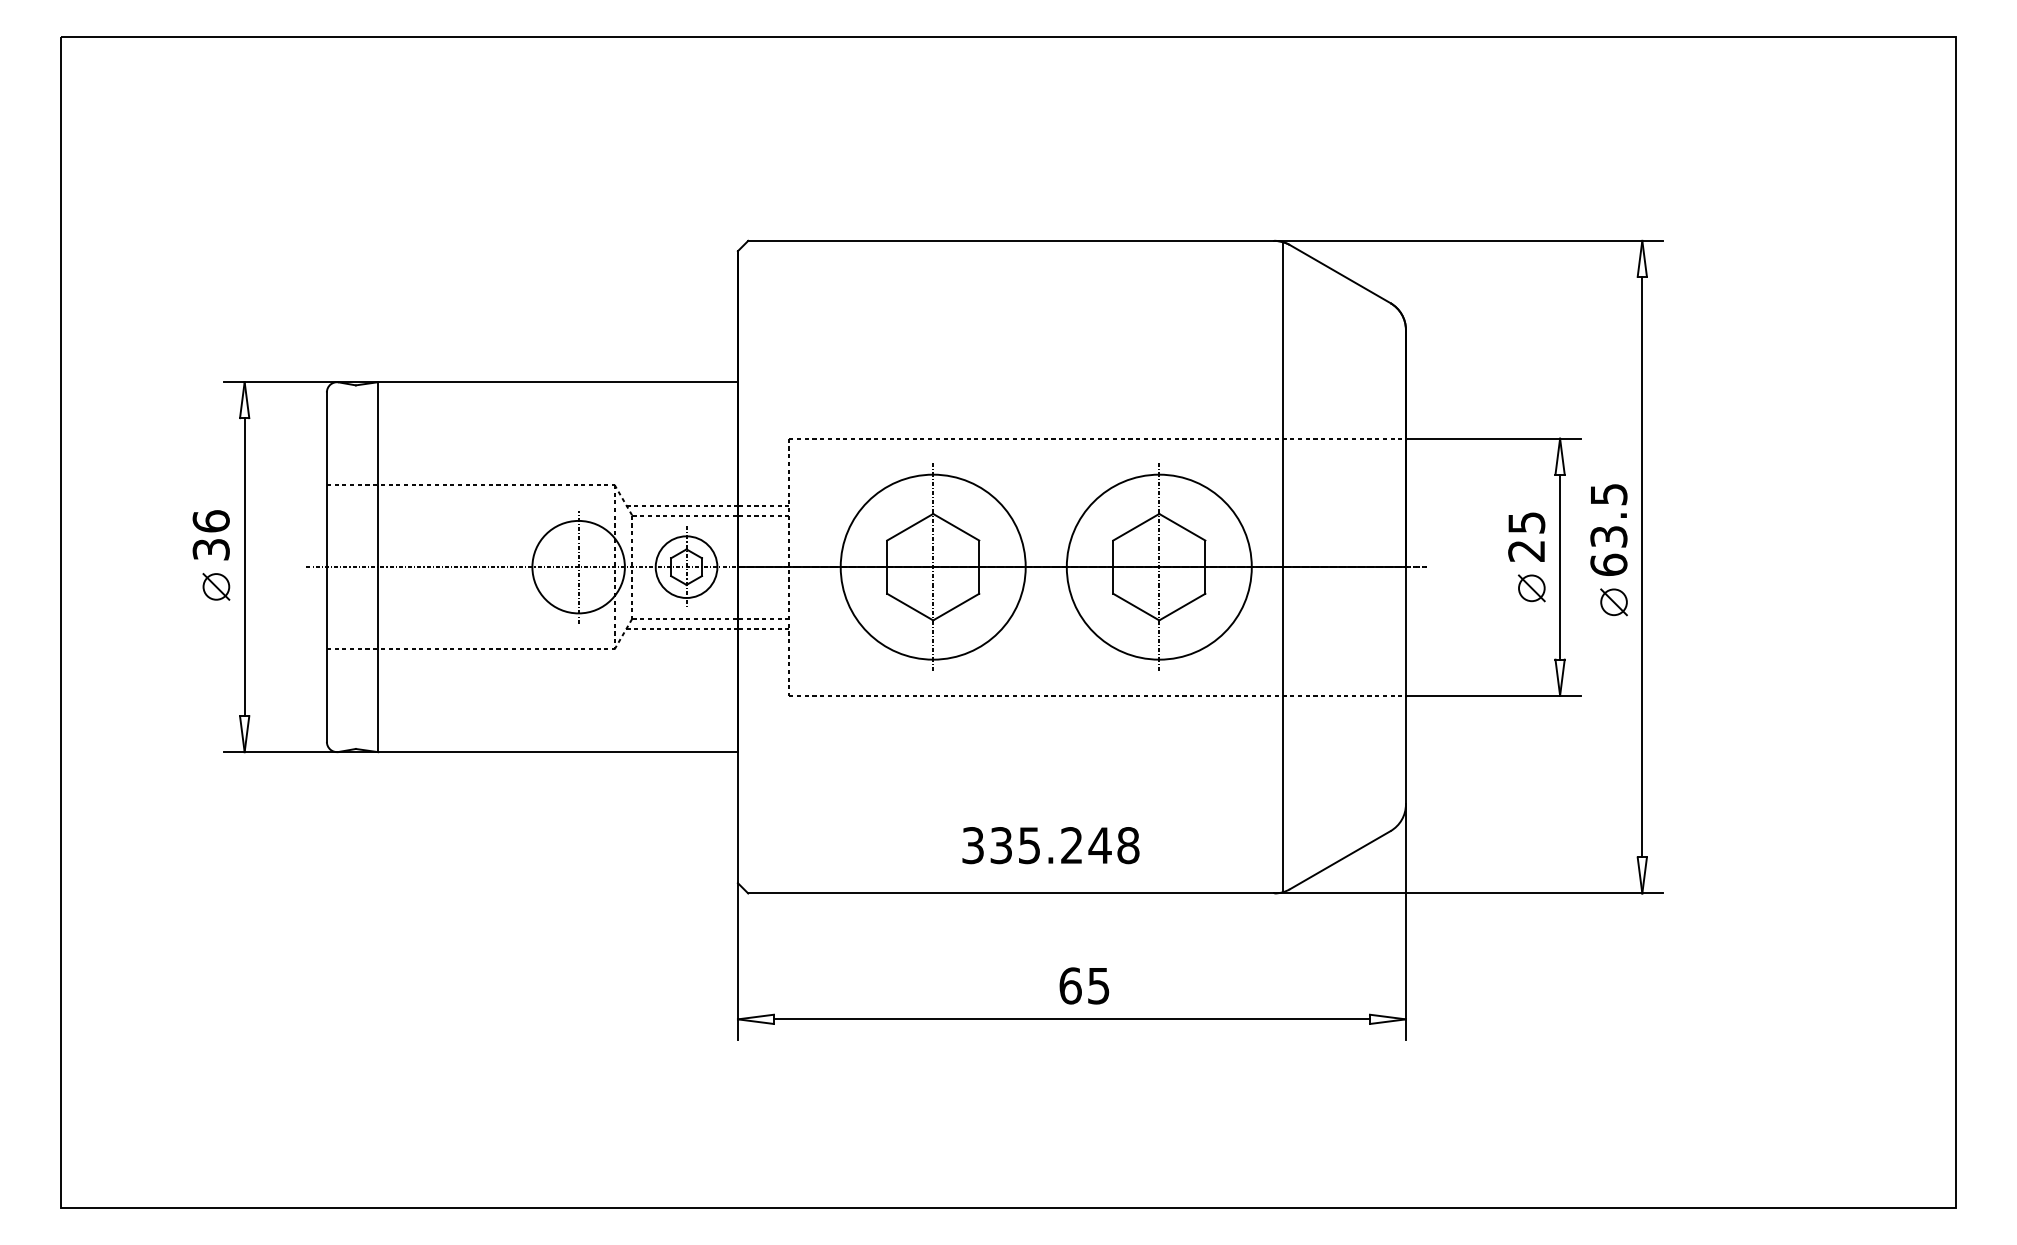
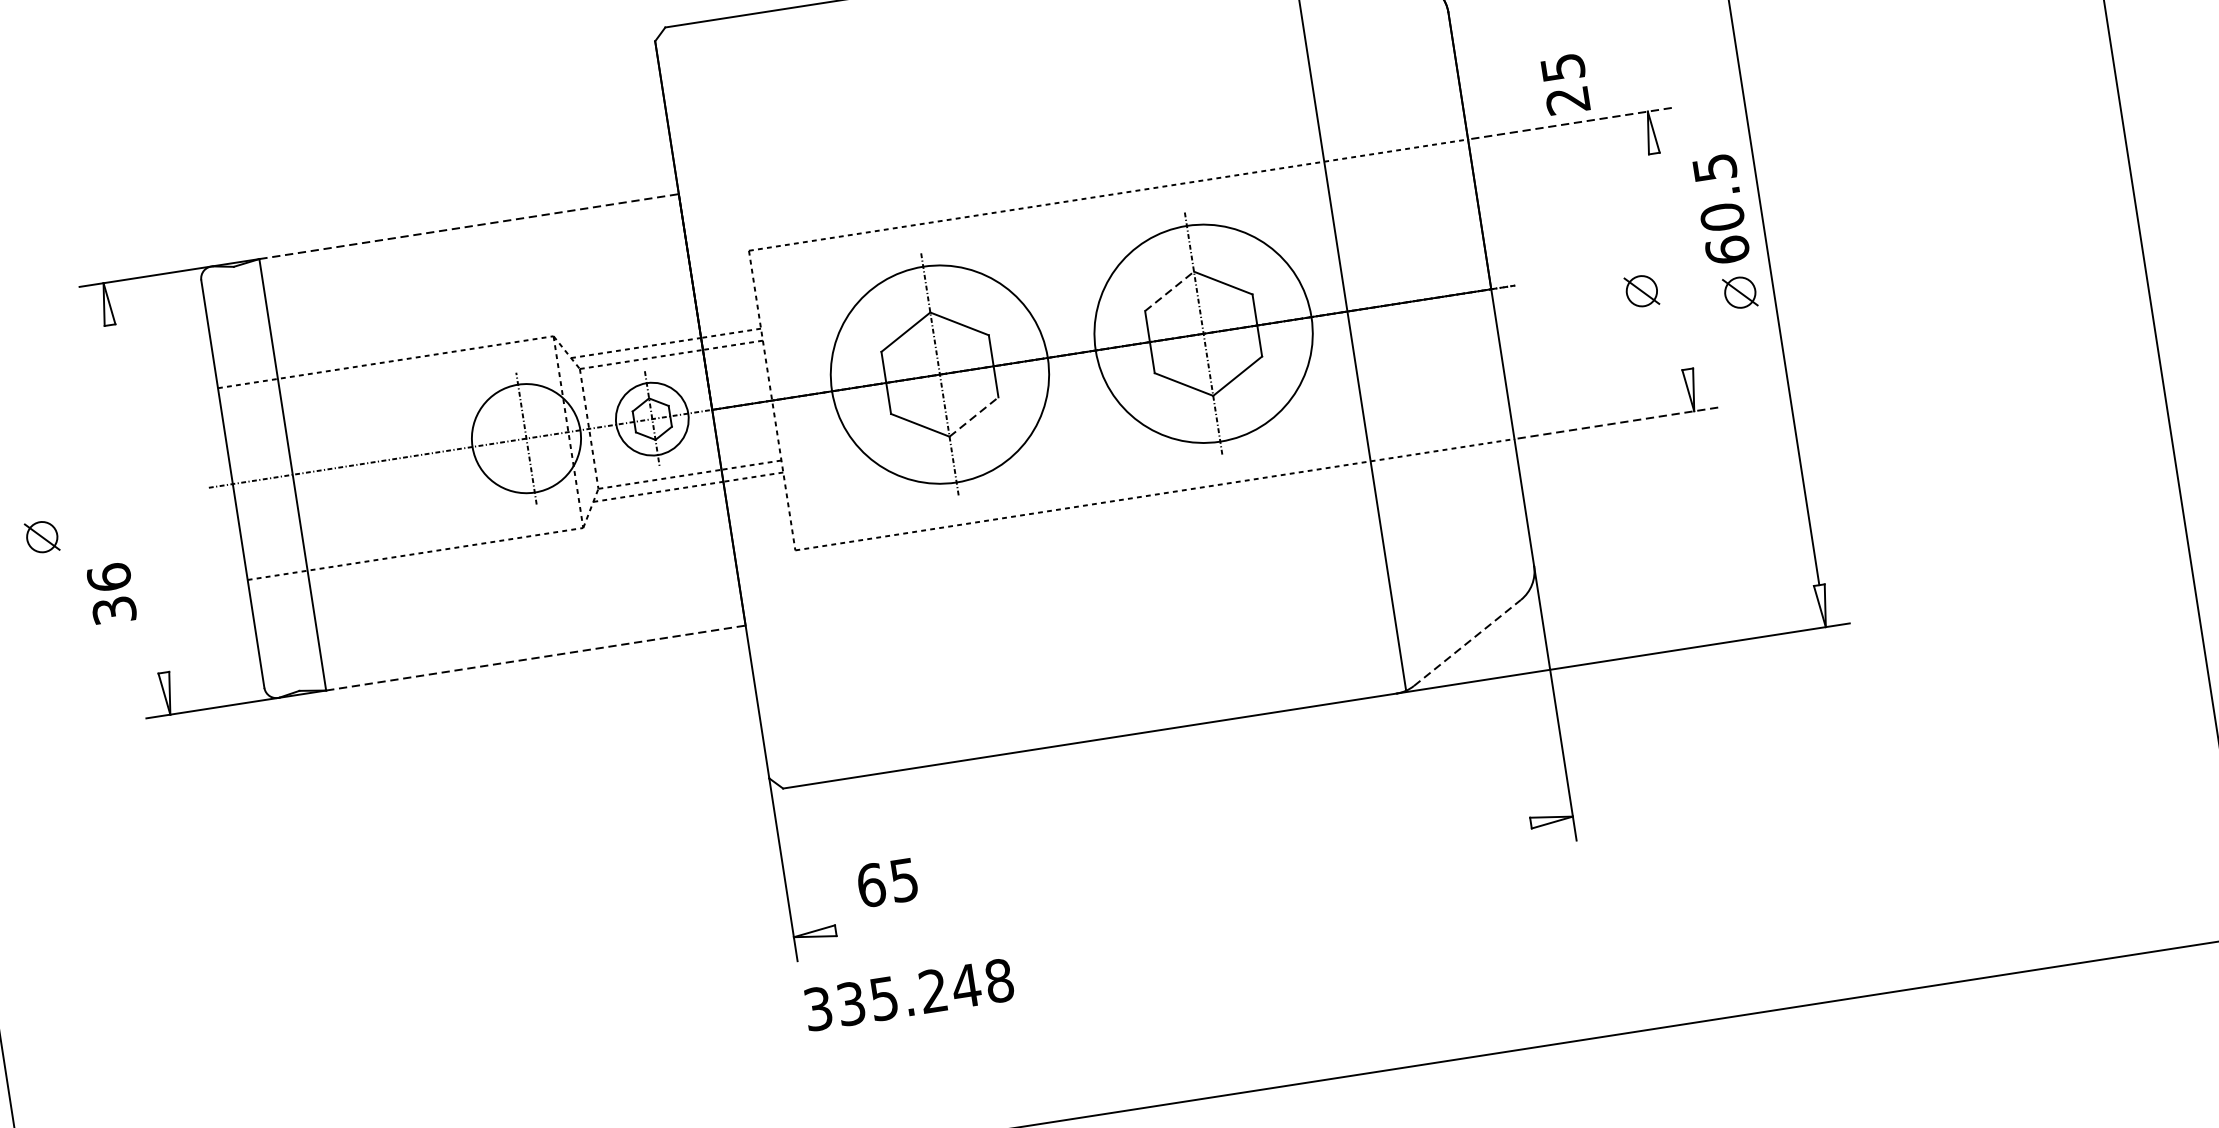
line: (558, 382) -> (469, 226), solid -> dashed
line: (1492, 438) -> (1568, 123), solid -> dashed
line: (1136, 527) -> (1169, 291), solid -> dashed
text: (210, 535) -> (110, 594), moved
text: (1526, 536) -> (1565, 83), moved
text: (1608, 536) -> (1721, 216), 63.5 -> 60.5
line: (1560, 566) -> (1671, 260), removed
line: (244, 567) -> (136, 499), removed
part: (216, 586) -> (42, 536), moved
line: (956, 607) -> (974, 417), solid -> dashed
line: (1492, 695) -> (1615, 423), solid -> dashed
line: (558, 752) -> (536, 658), solid -> dashed
text: (1050, 845) -> (908, 994), moved
line: (1340, 860) -> (1467, 643), solid -> dashed
text: (1084, 985) -> (887, 882), moved
line: (1071, 1019) -> (1182, 877), removed

